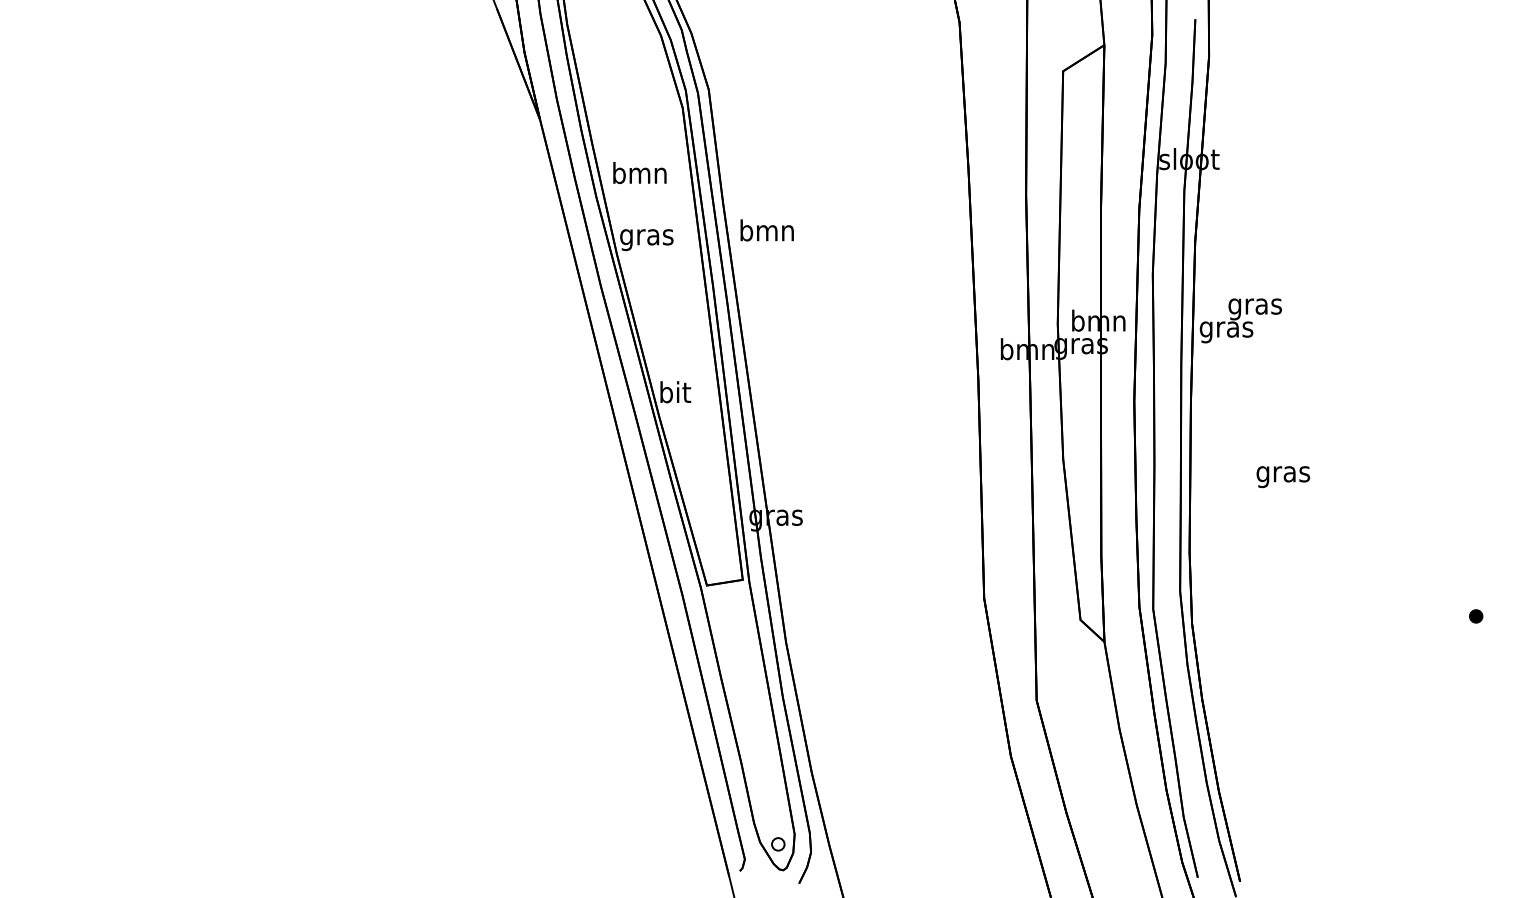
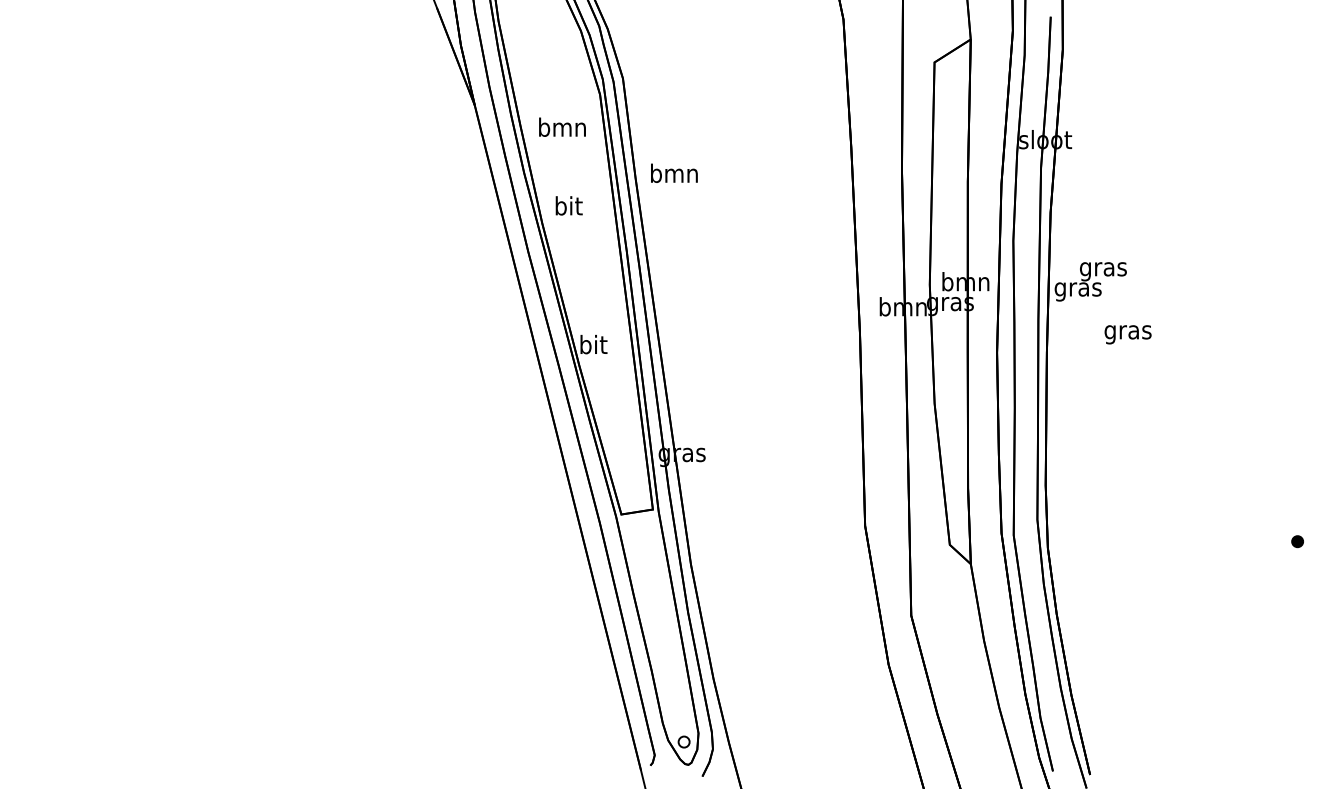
text: (639, 172) -> (562, 126), moved
text: (766, 230) -> (673, 173), moved
text: (646, 237) -> (568, 208), gras -> bit
text: (1283, 477) -> (1128, 335), moved

